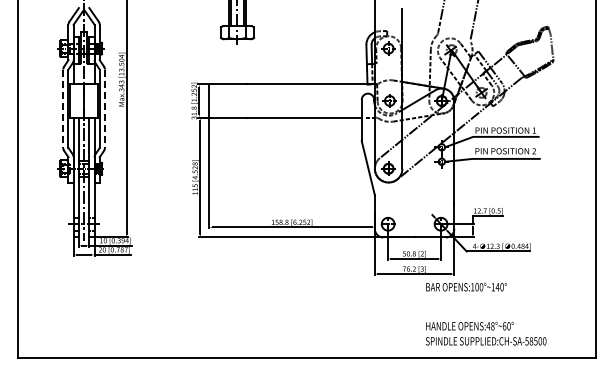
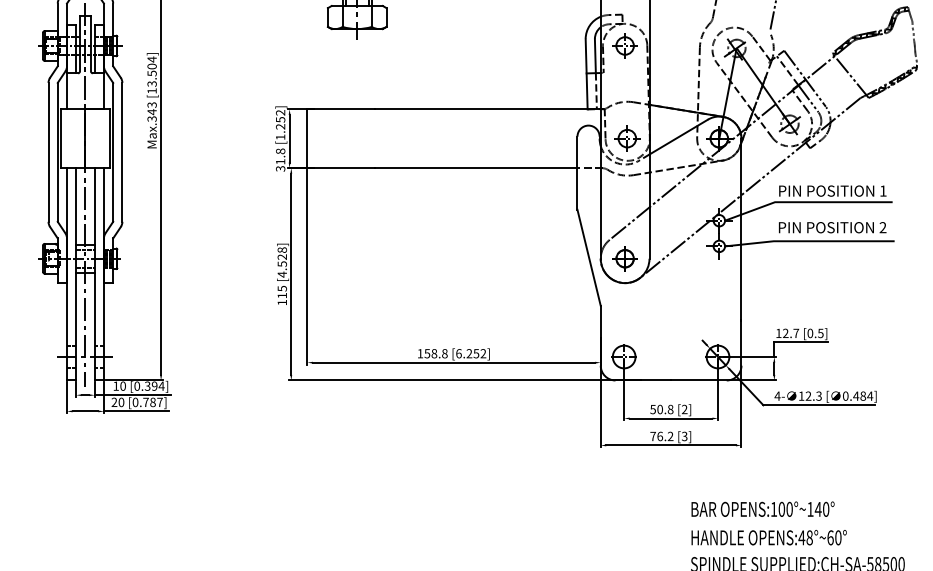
line: (63, 109) -> (48, 153), dashed -> solid
line: (104, 109) -> (121, 153), dashed -> solid
text: (466, 286) -> (763, 508), moved

